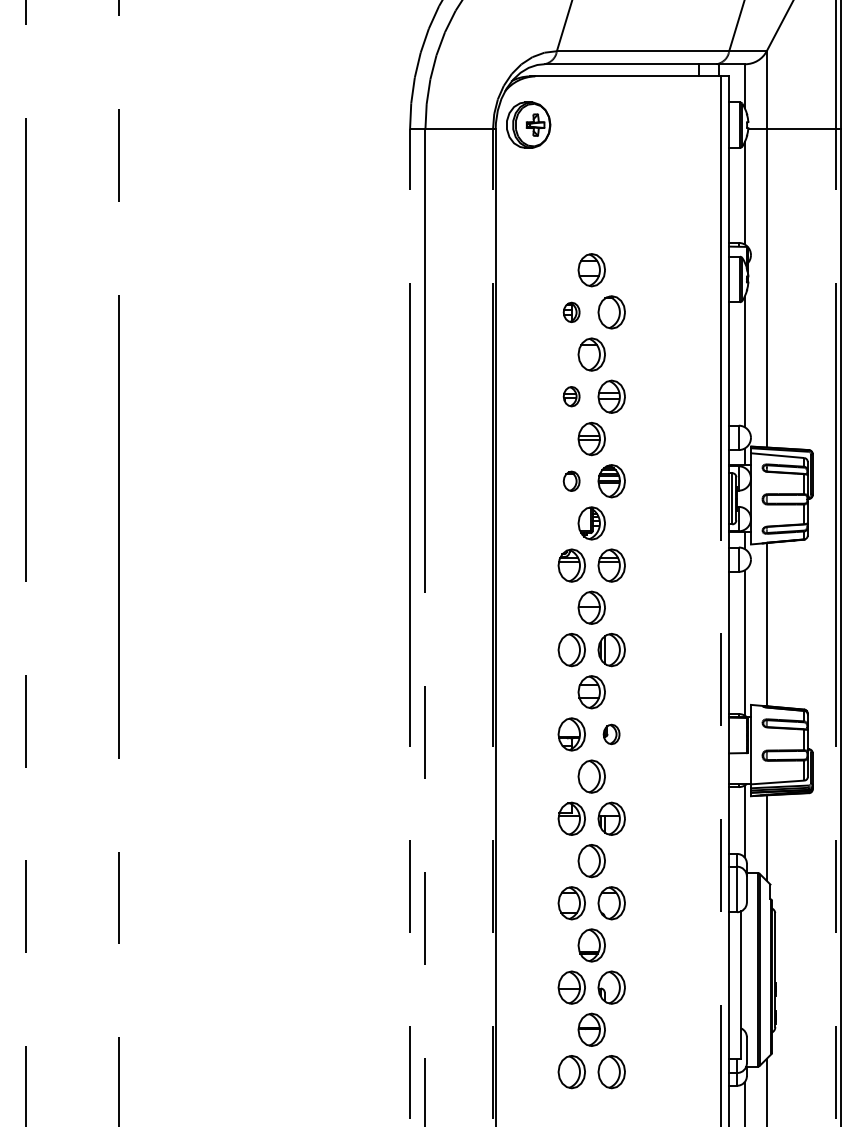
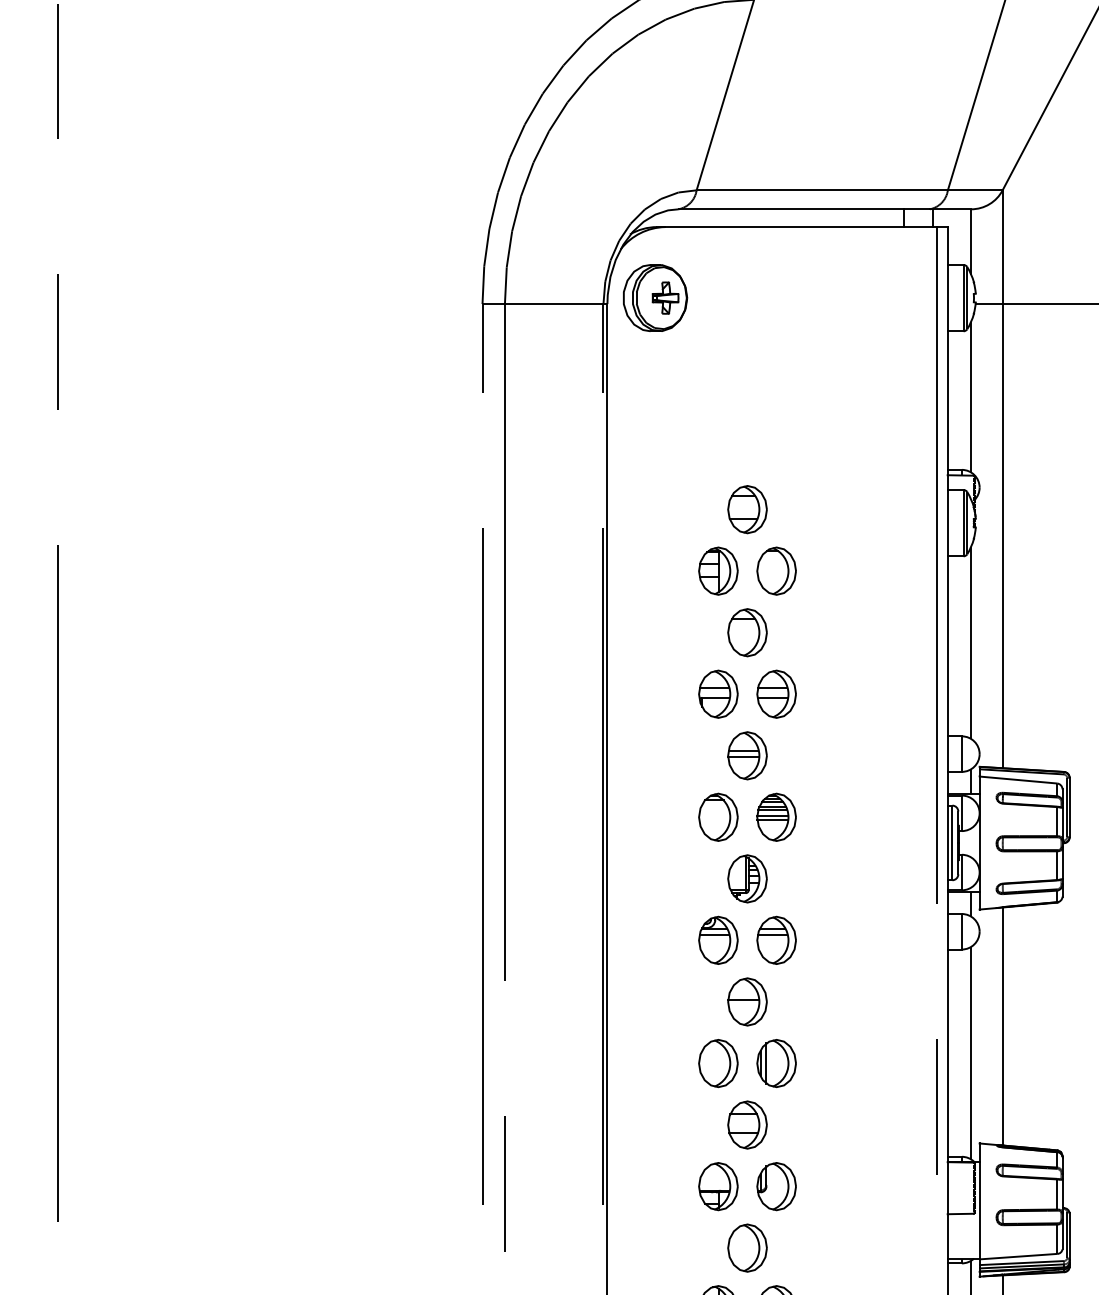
part: (571, 312) -> (717, 571), size x1.67
part: (571, 396) -> (717, 693), size x1.67
part: (571, 481) -> (717, 817), size x1.67
part: (611, 734) -> (776, 1186), size x1.67

